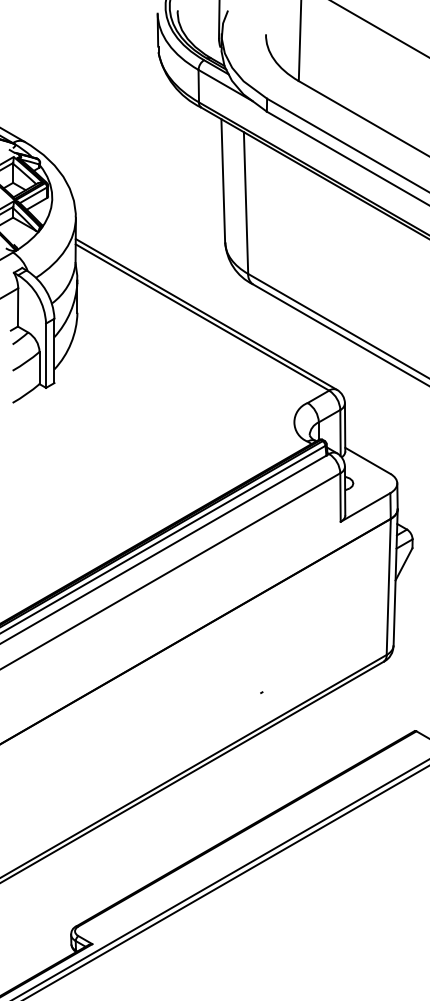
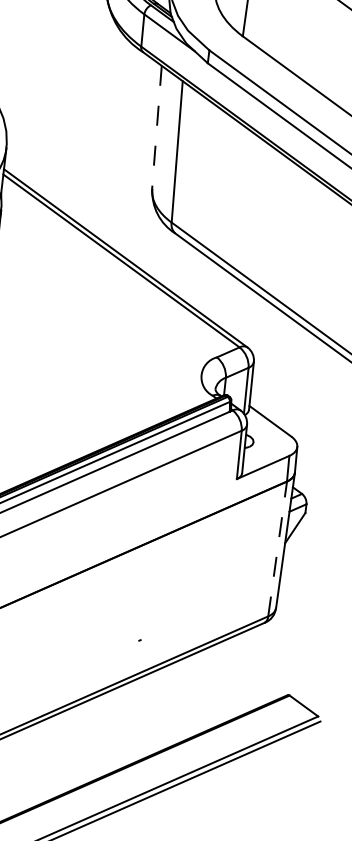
line: (223, 180) -> (157, 127), solid -> dashed
line: (388, 586) -> (277, 548), solid -> dashed

